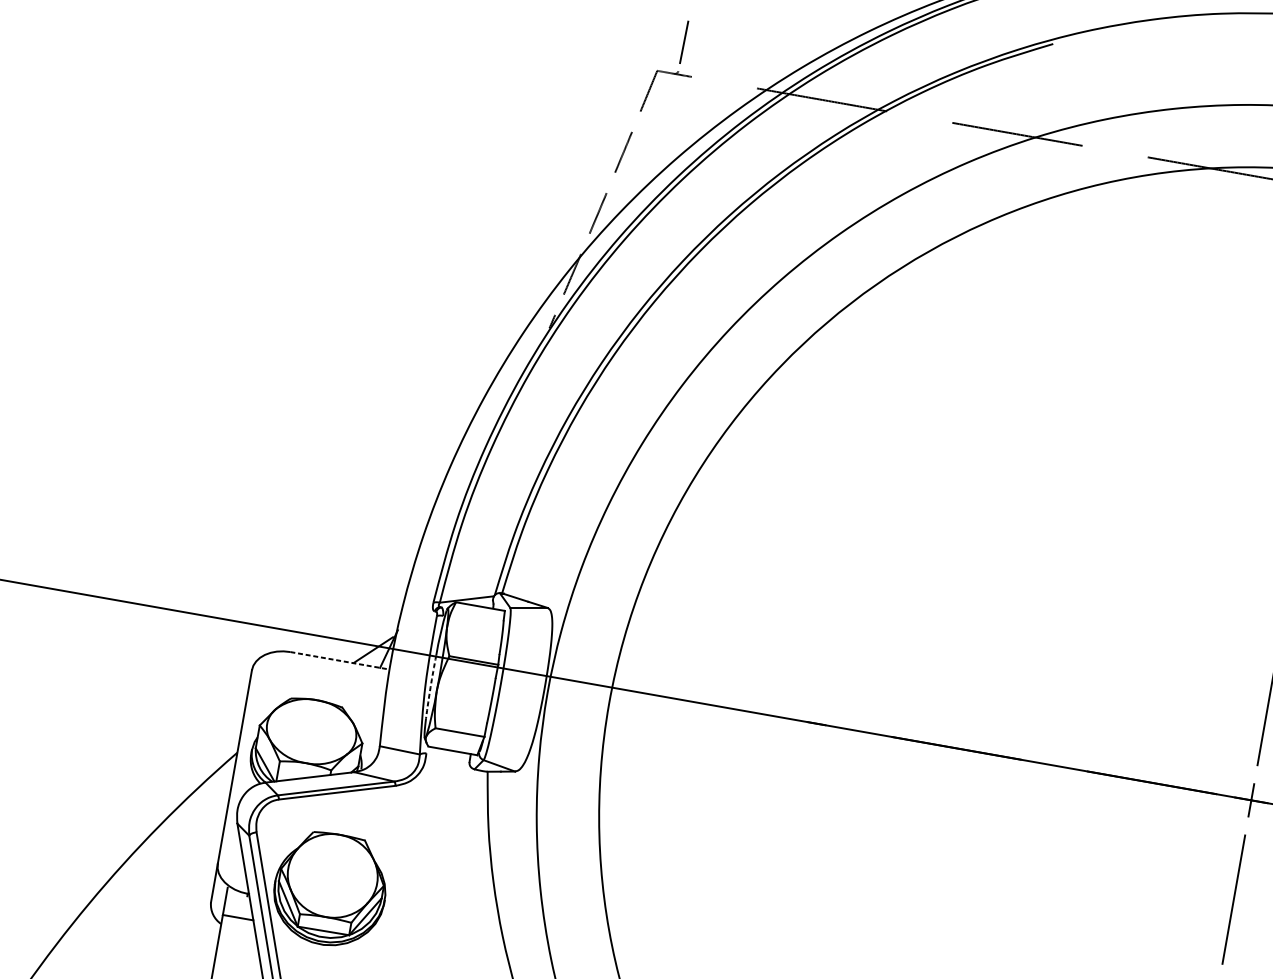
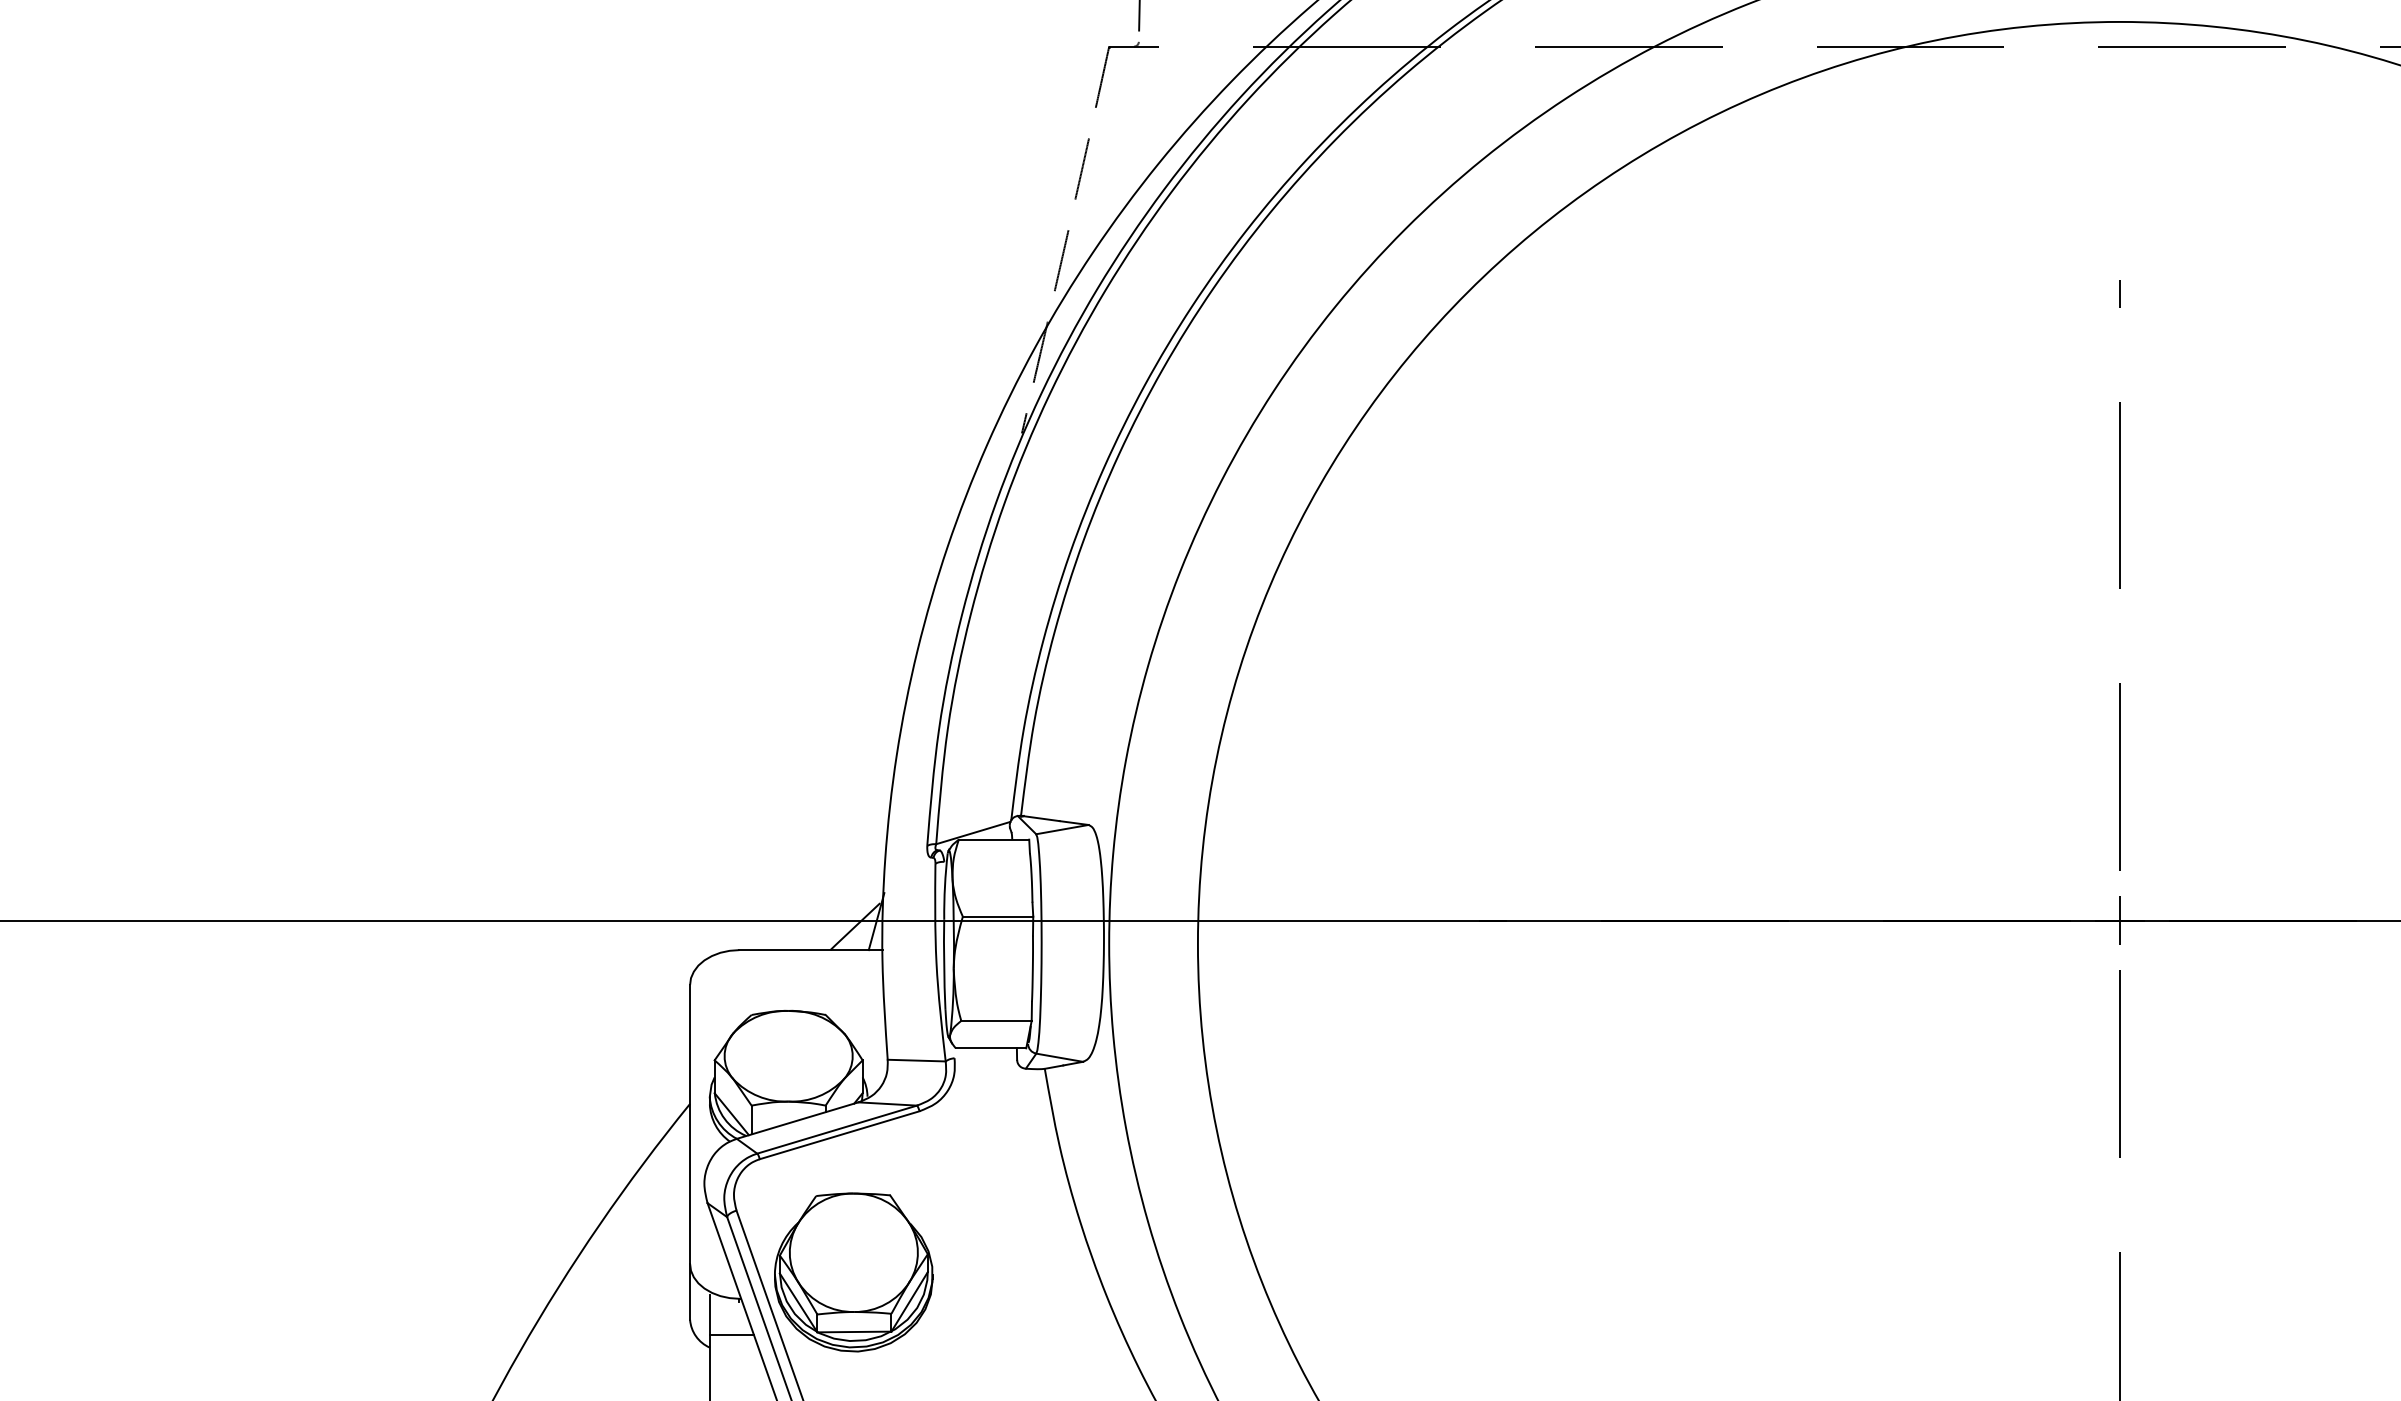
line: (340, 661) -> (811, 950), dashed -> solid
arc: (430, 687) -> (944, 964), dashed -> solid

